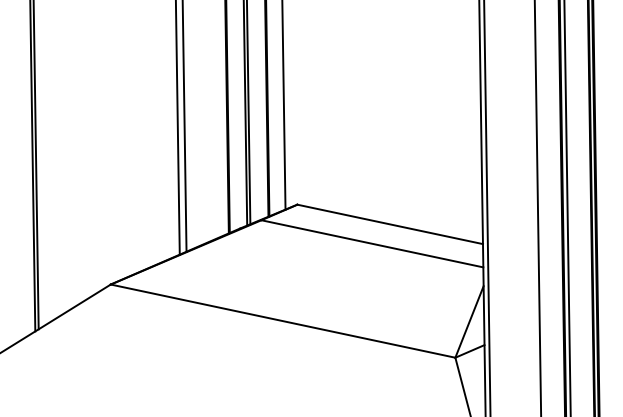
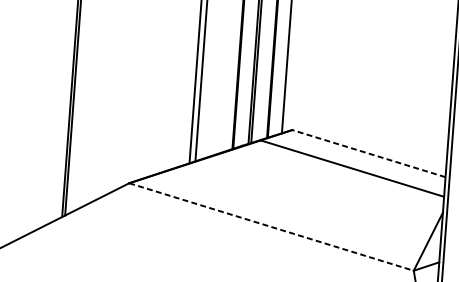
line: (390, 224) -> (369, 153), solid -> dashed
line: (283, 321) -> (271, 227), solid -> dashed

